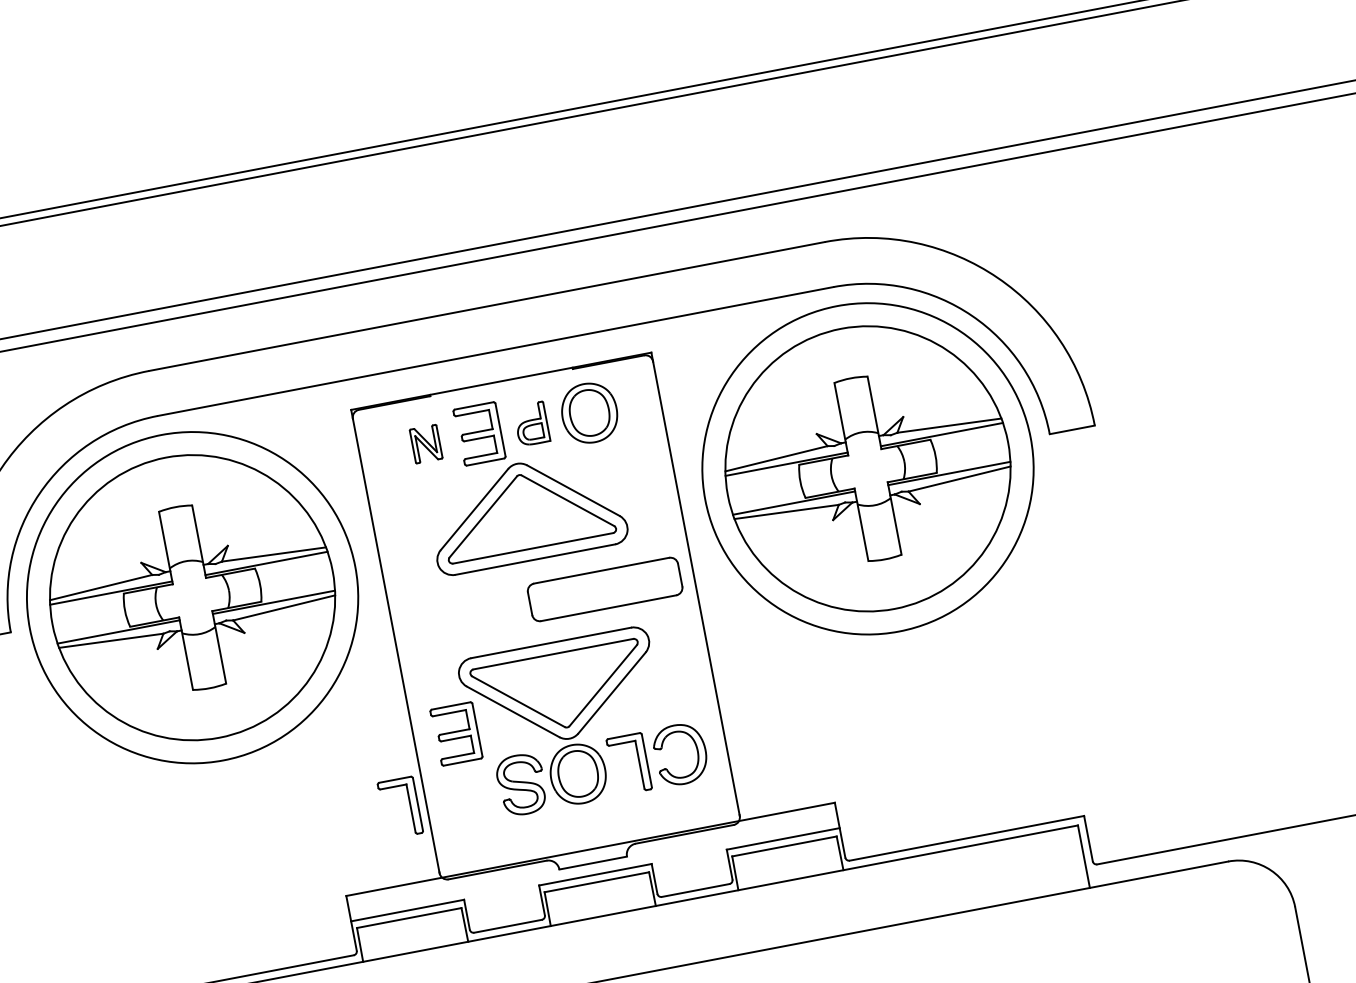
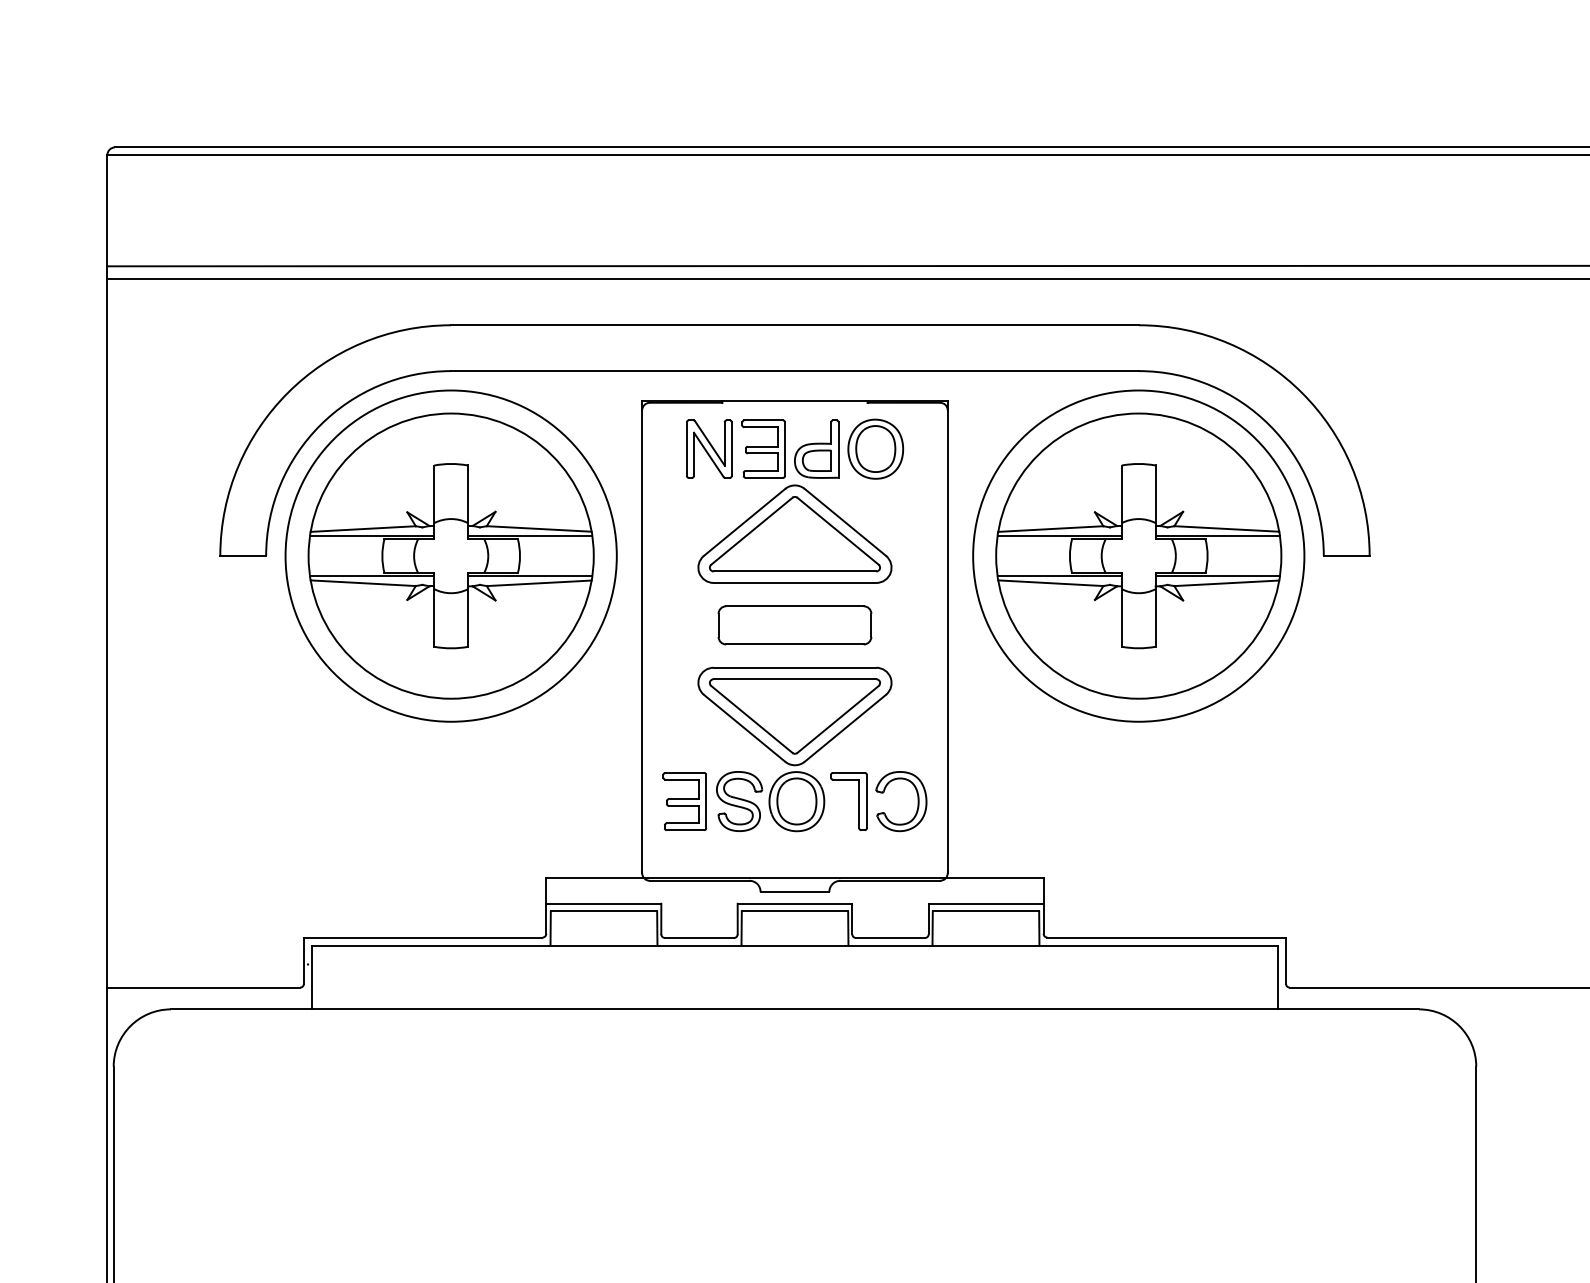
part: (531, 423) -> (816, 448), size x1.43
part: (426, 443) -> (709, 448), size x1.67
part: (604, 589) -> (794, 625), moved
part: (456, 734) -> (684, 801), moved
part: (409, 806) -> (625, 801), removed

